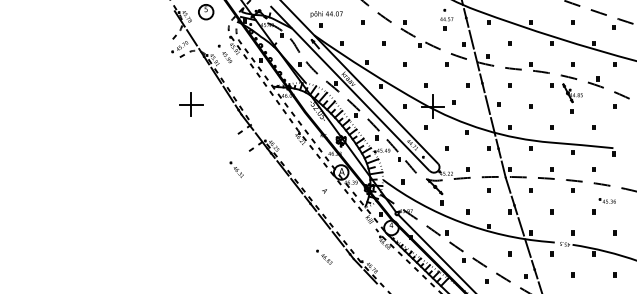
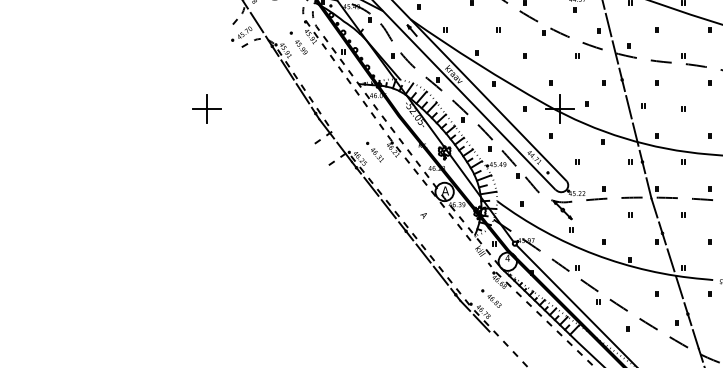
part: (191, 104) -> (207, 109), moved
part: (236, 169) -> (374, 151), moved
part: (324, 256) -> (491, 297), moved

